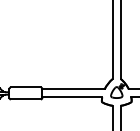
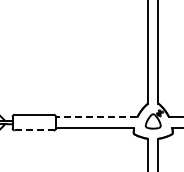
line: (73, 89) -> (96, 117), solid -> dashed
line: (26, 99) -> (34, 130), solid -> dashed

